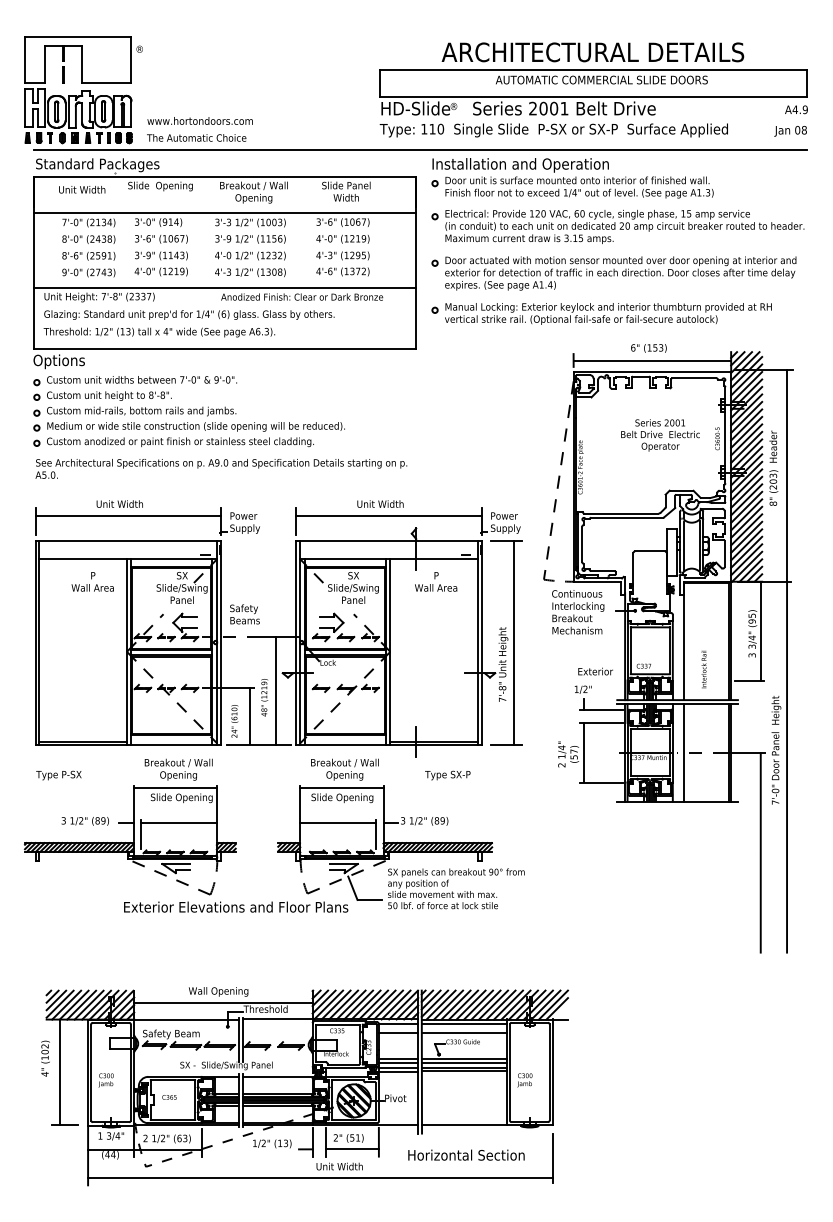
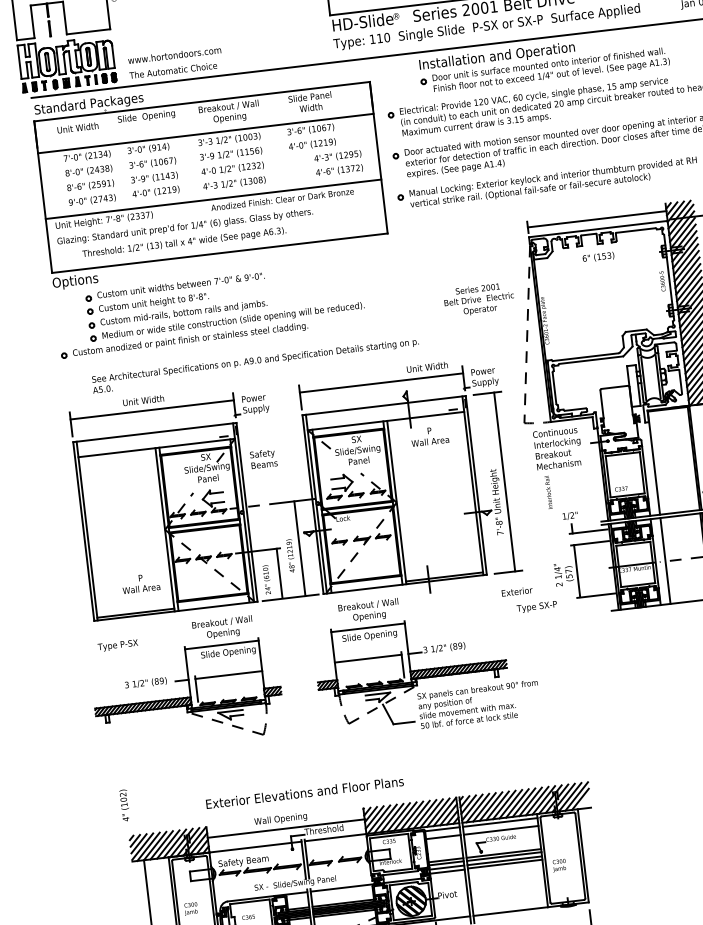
part: (572, 178) -> (544, 63), moved
text: (342, 263) -> (338, 163), moved
text: (159, 332) -> (184, 242), moved
text: (648, 348) -> (598, 257), moved
part: (188, 403) -> (224, 301), moved
text: (660, 435) -> (479, 299), moved
text: (221, 468) -> (255, 365), moved
text: (380, 503) -> (427, 366), moved
text: (92, 581) -> (140, 583), moved
text: (244, 614) -> (263, 459), moved
text: (703, 669) -> (548, 492), moved
text: (595, 671) -> (517, 591), moved
text: (447, 775) -> (536, 607), moved
text: (236, 906) -> (305, 792), moved
text: (45, 1058) -> (124, 805), moved

